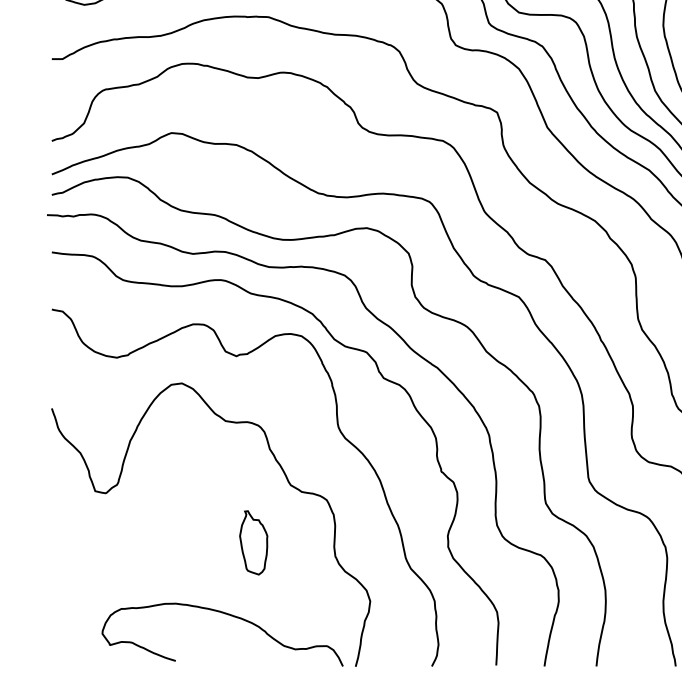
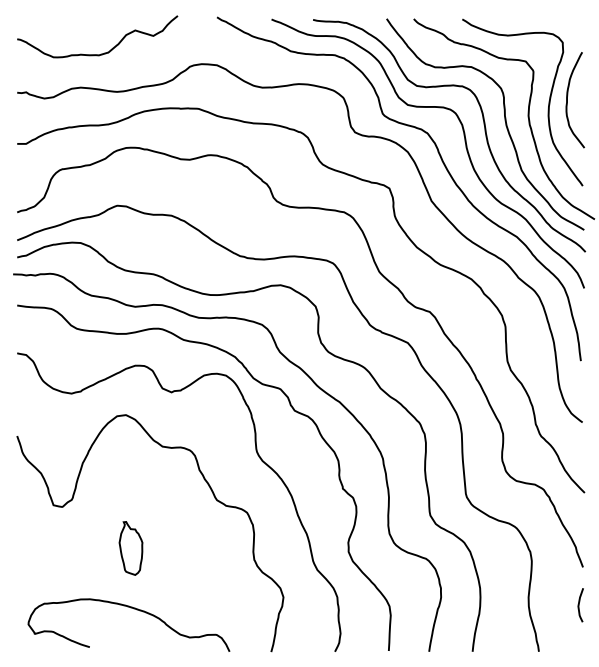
part: (253, 542) -> (130, 548), moved
curve: (224, 614) -> (130, 608), moved

